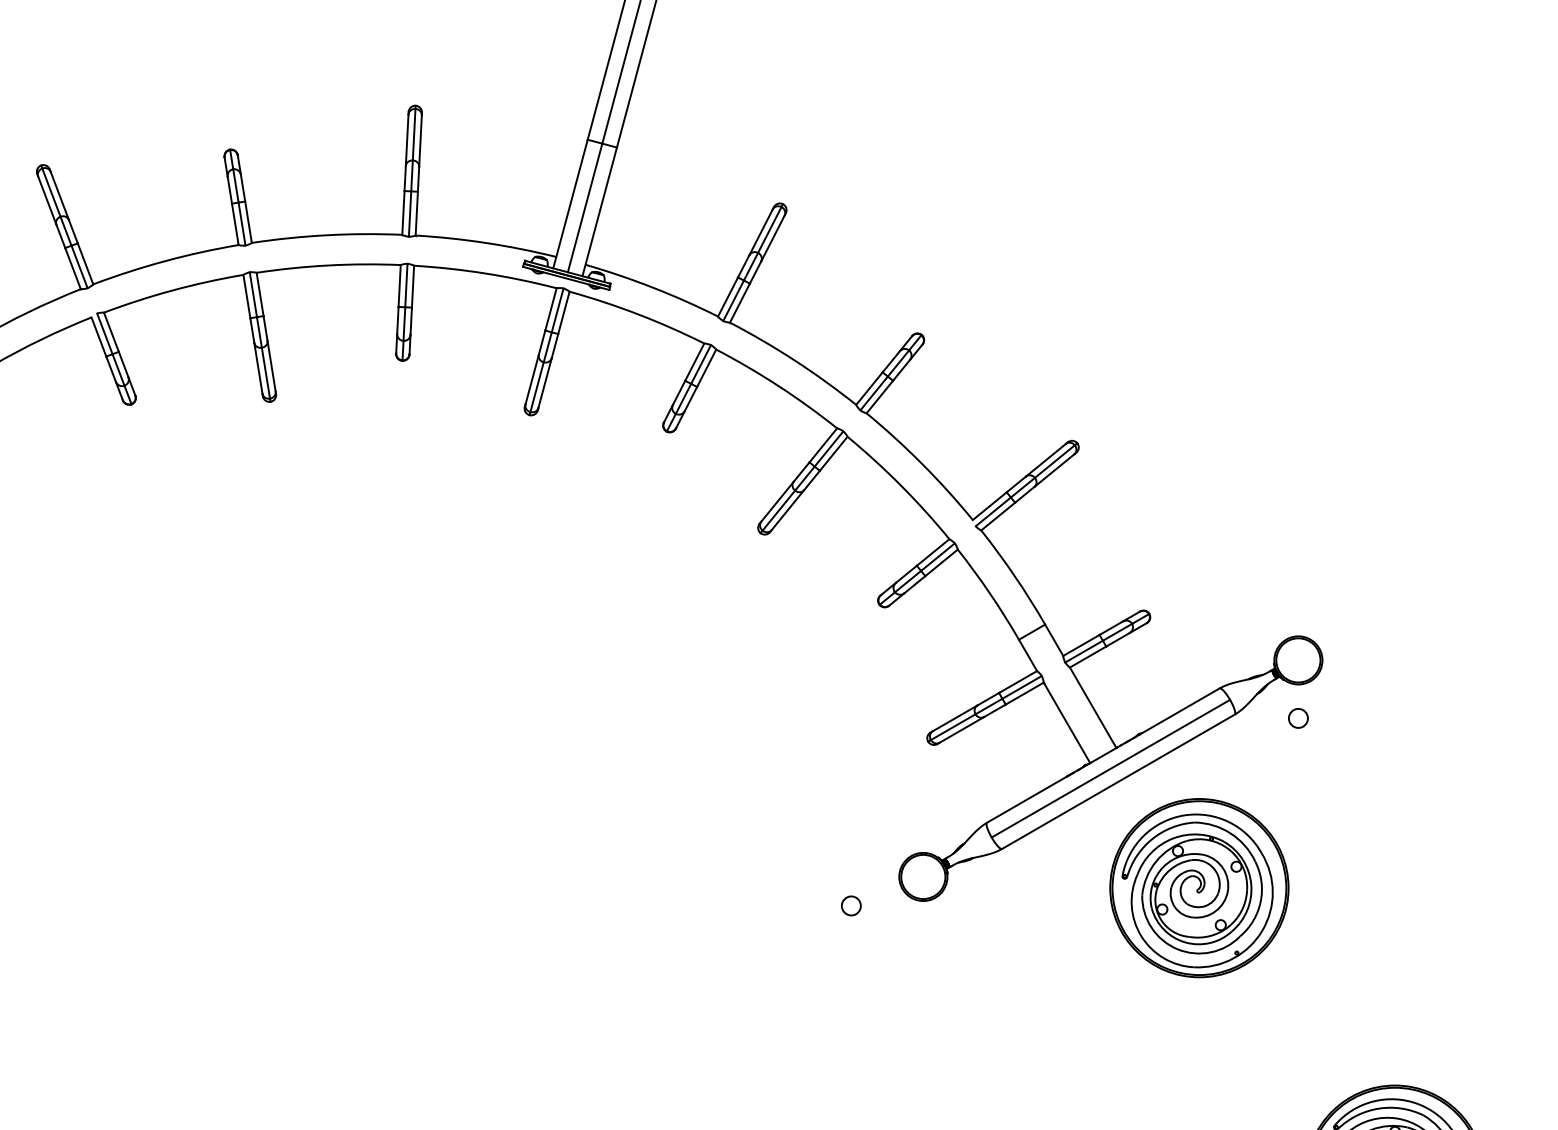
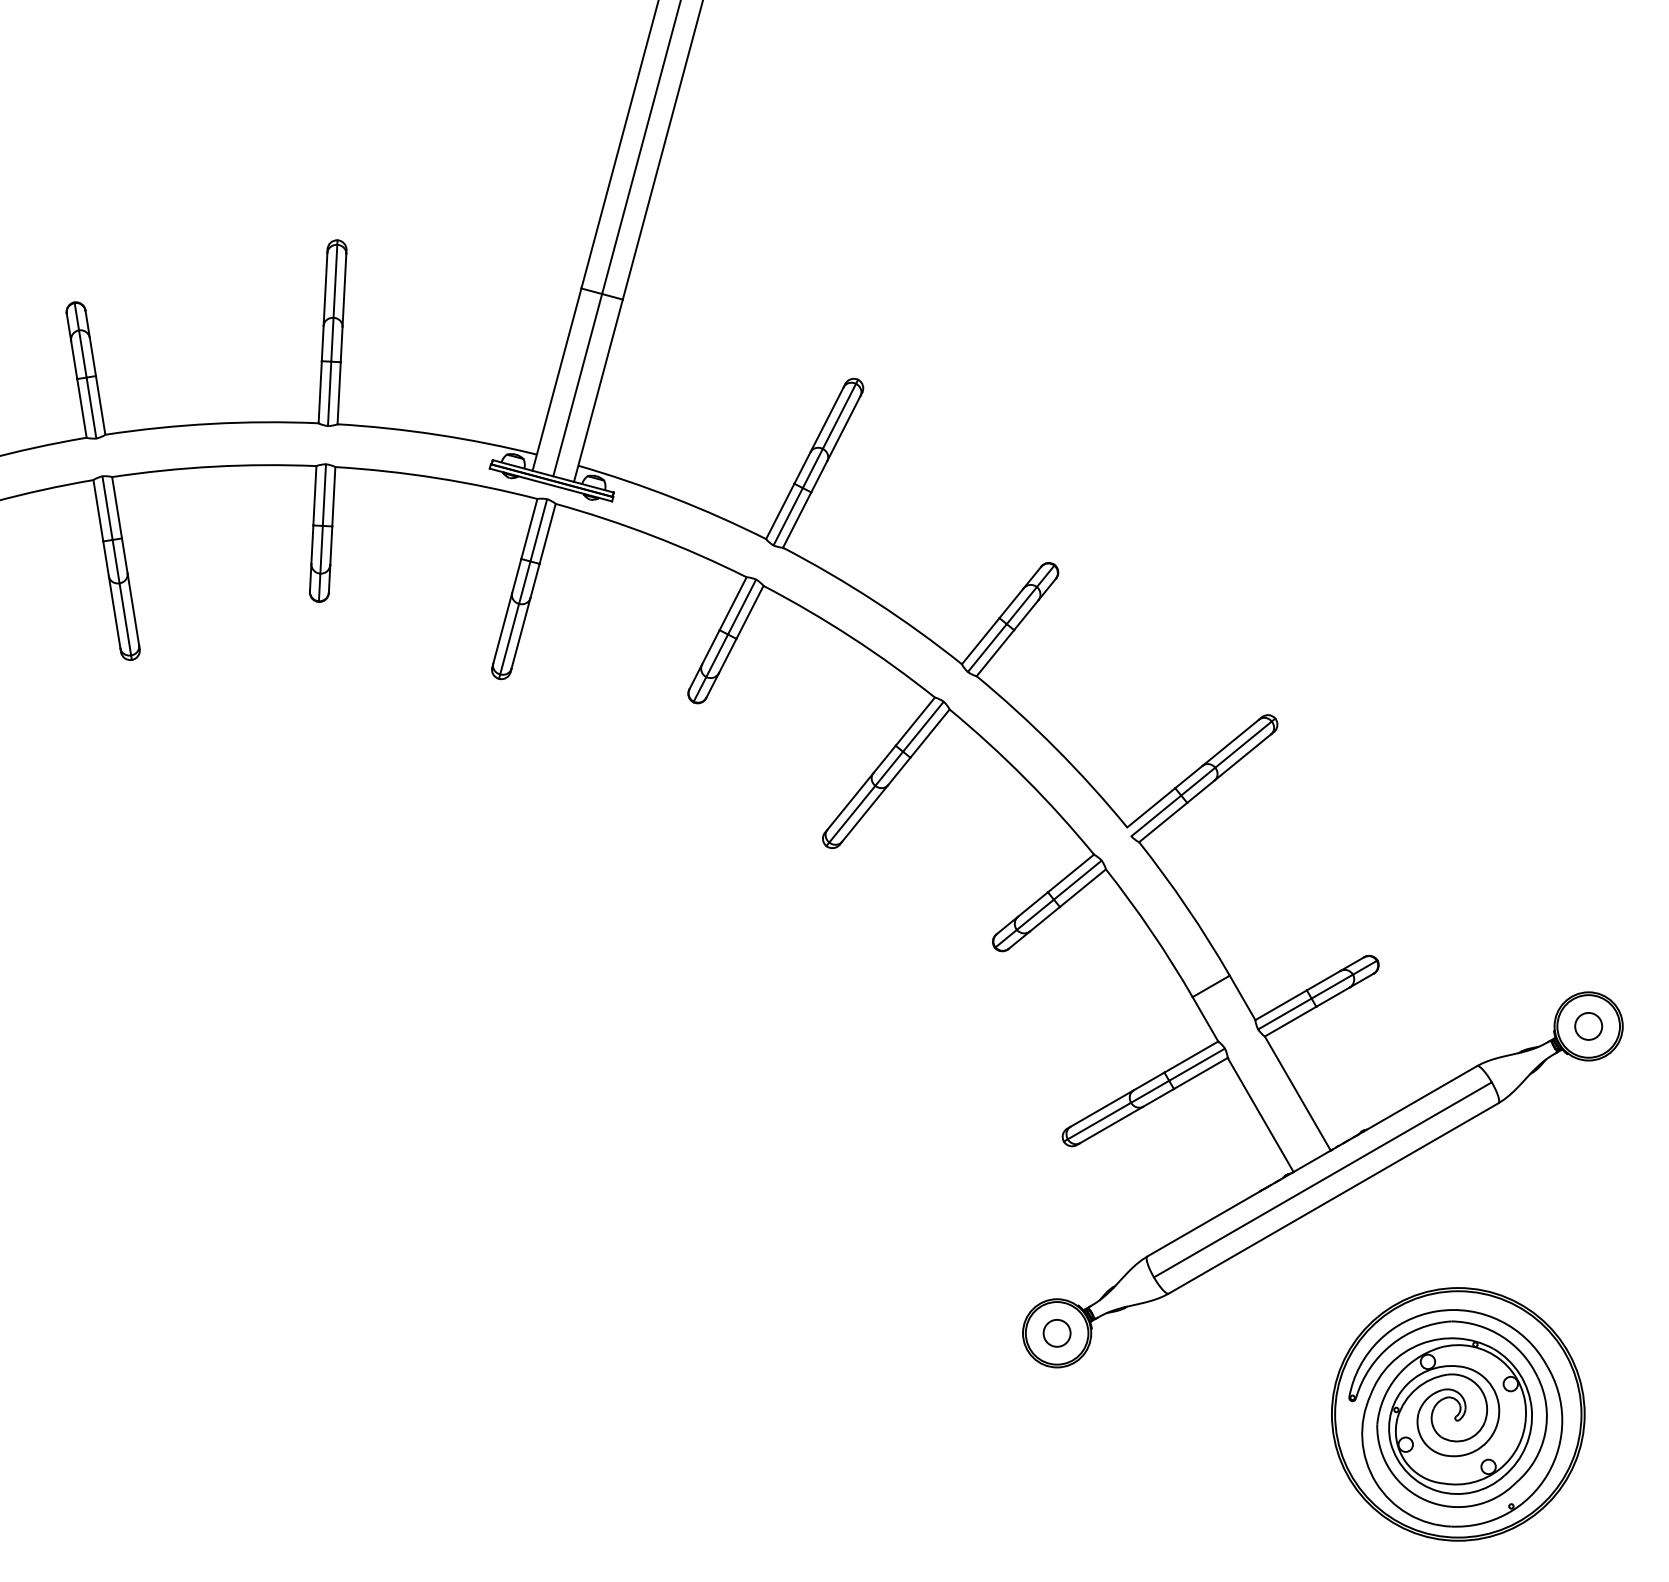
circle: (1298, 718) -> (1588, 1026), moved
part: (1199, 888) -> (1458, 1414), moved
circle: (851, 905) -> (1057, 1332), moved

